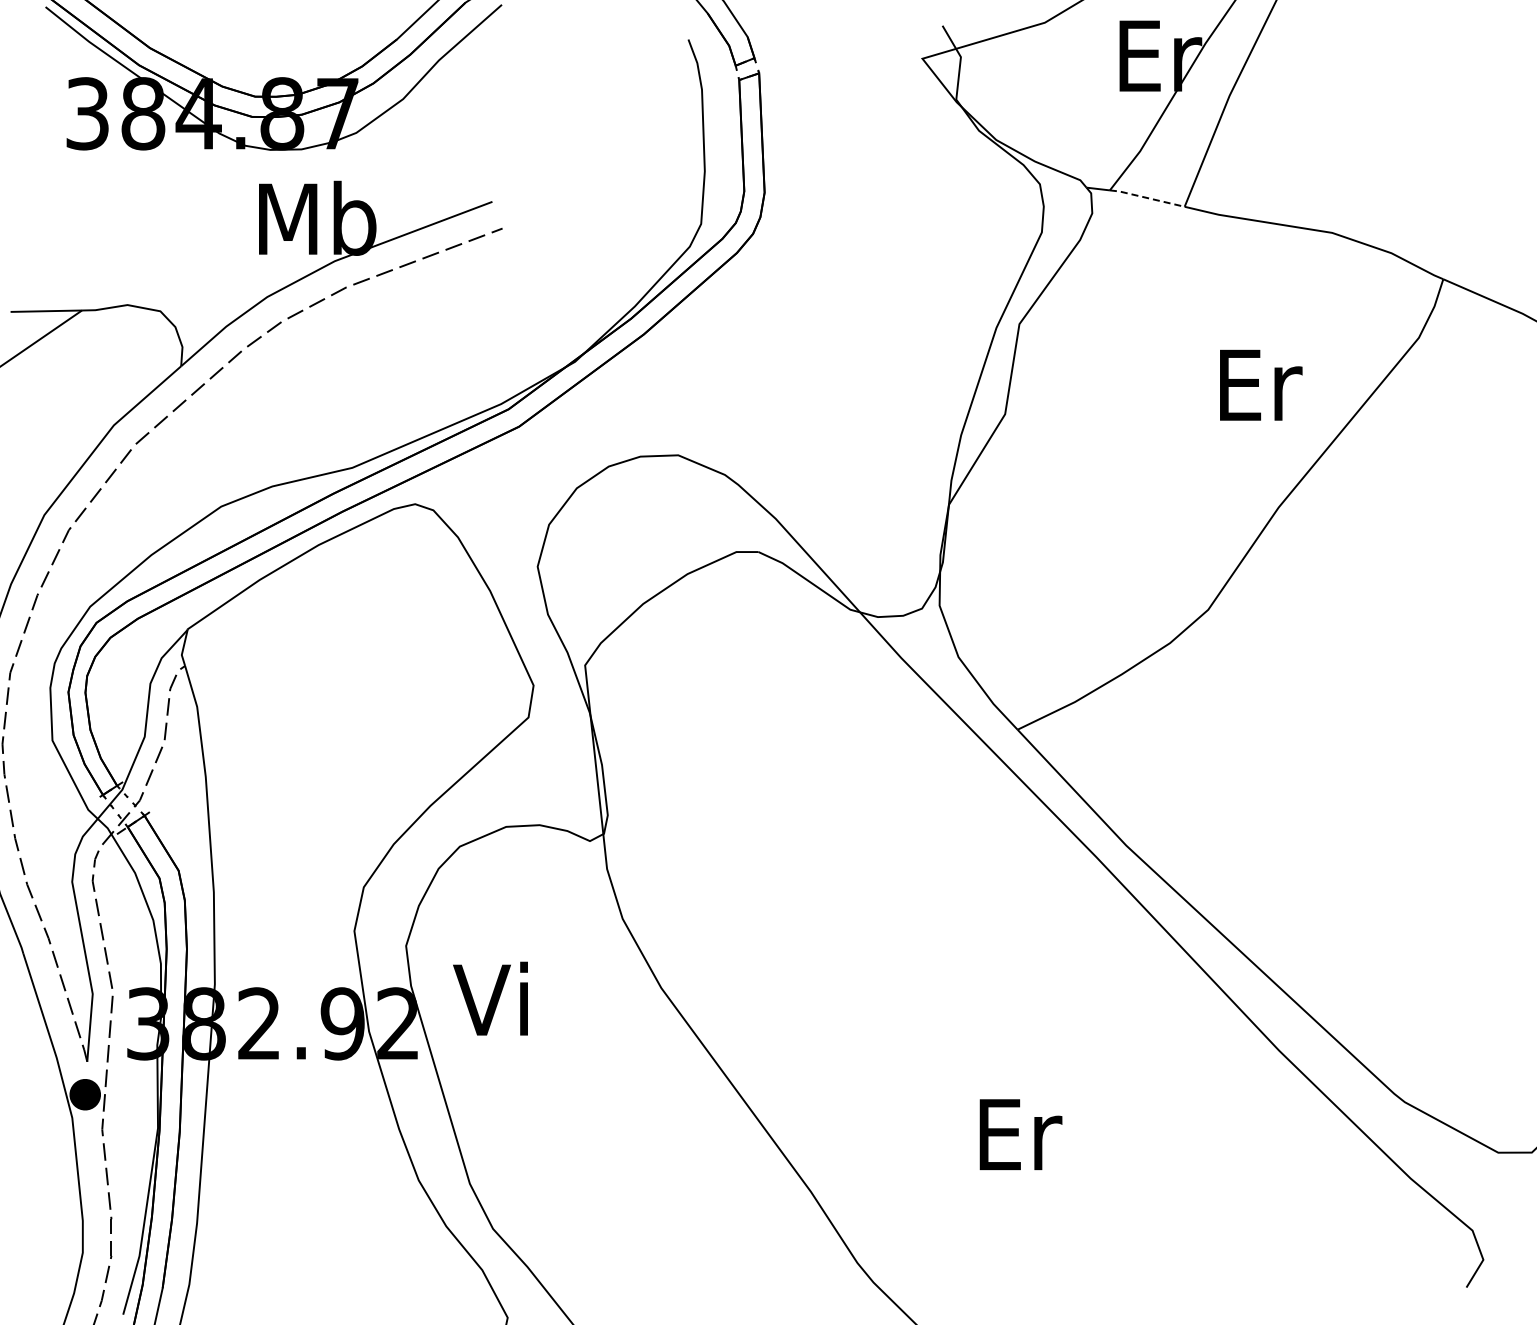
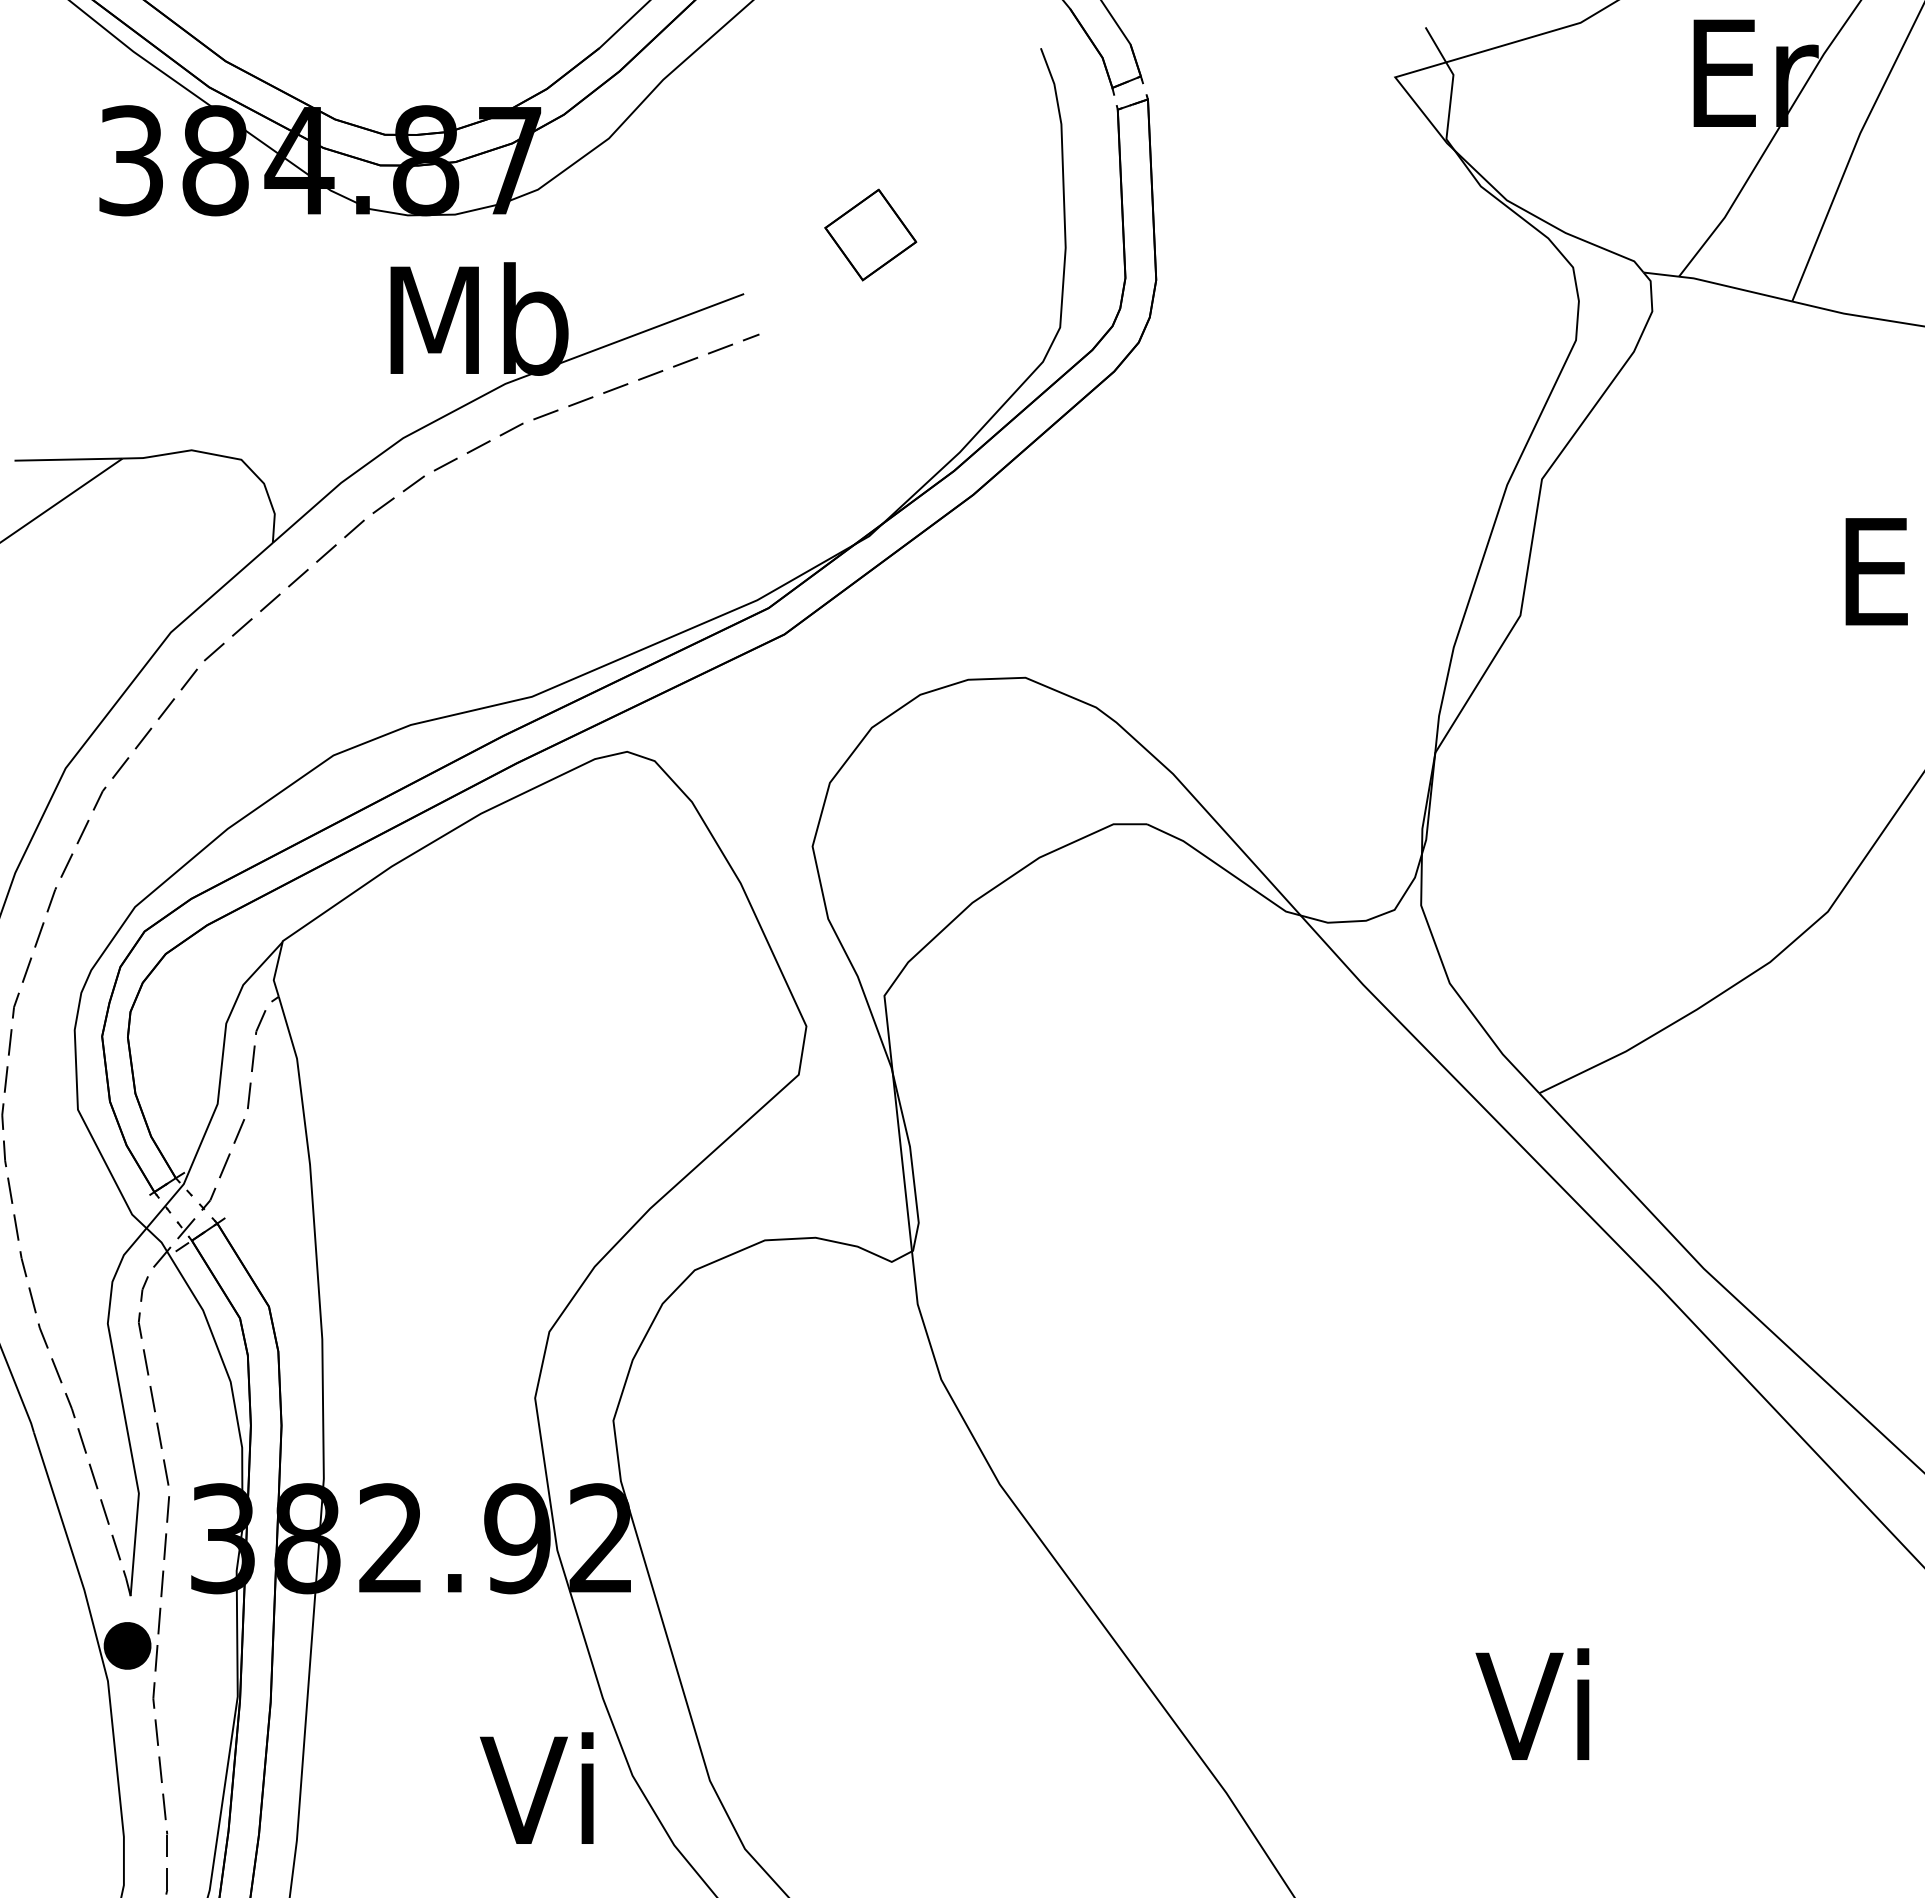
part: (576, 162) -> (871, 234), added
line: (1146, 197) -> (1734, 287), dashed -> solid
text: (490, 998) -> (536, 1787), moved
text: (1018, 1133) -> (1540, 1704), Er -> Vi

